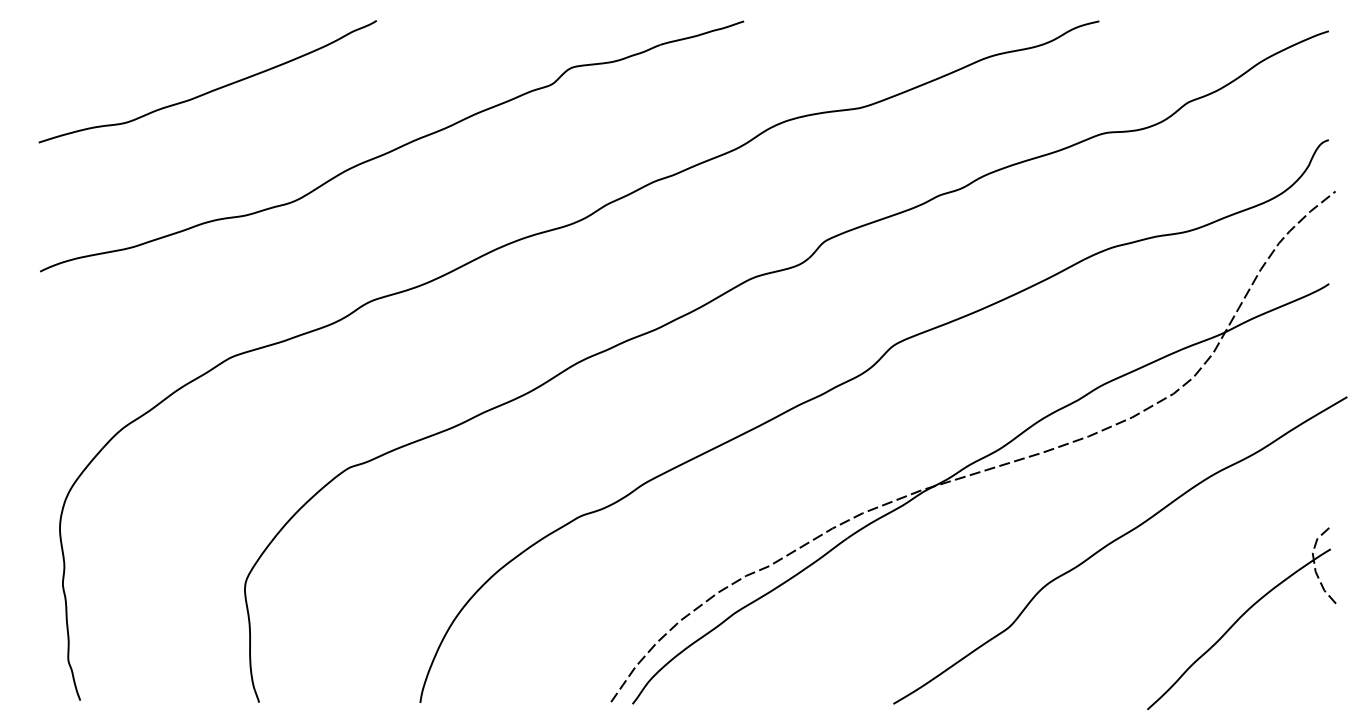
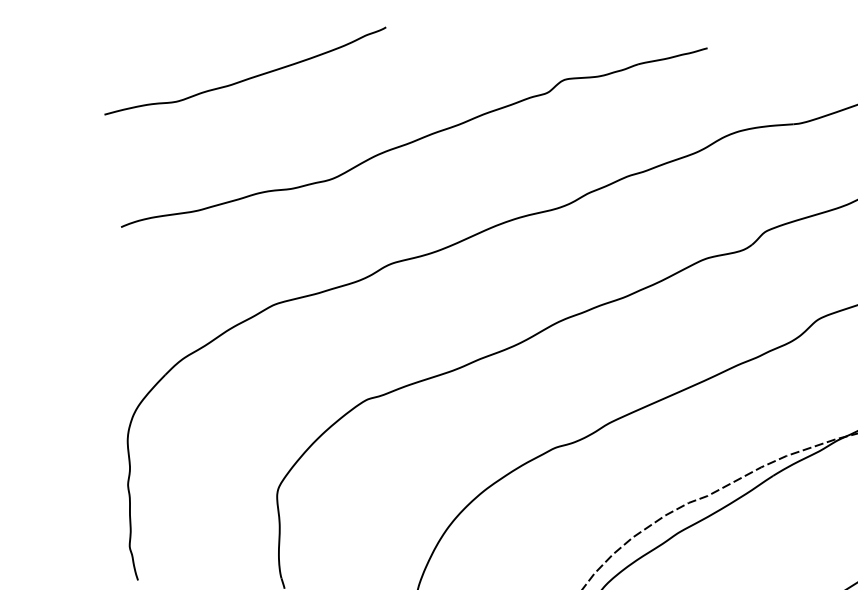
curve: (210, 90) -> (247, 78), moved

